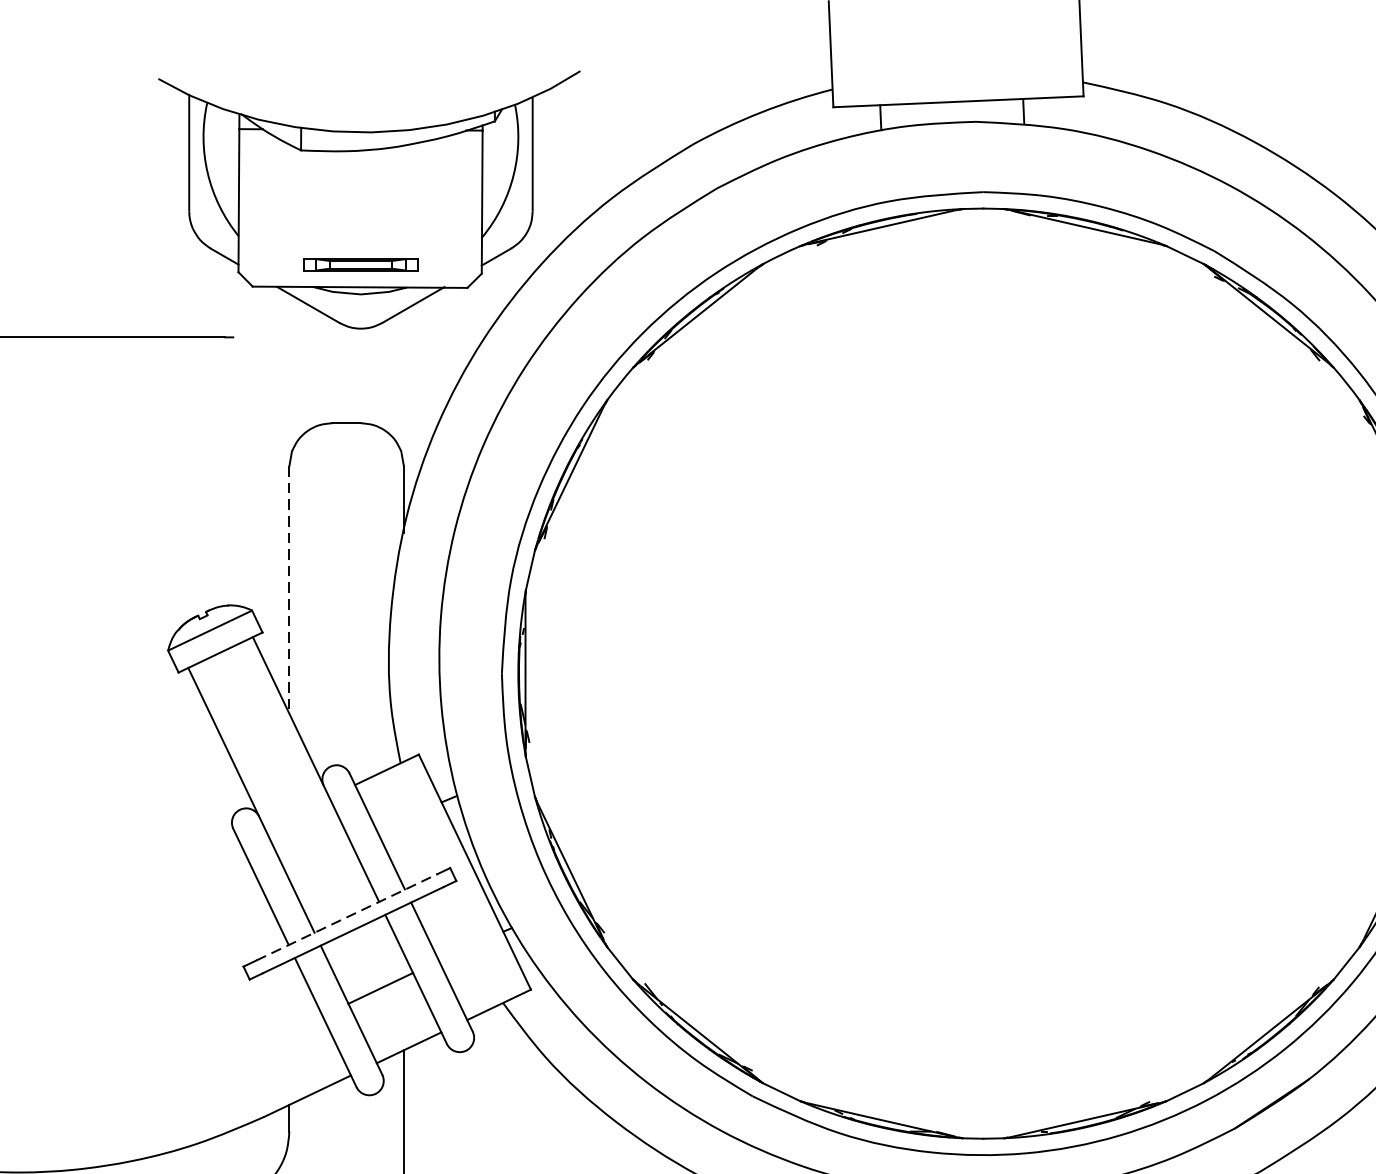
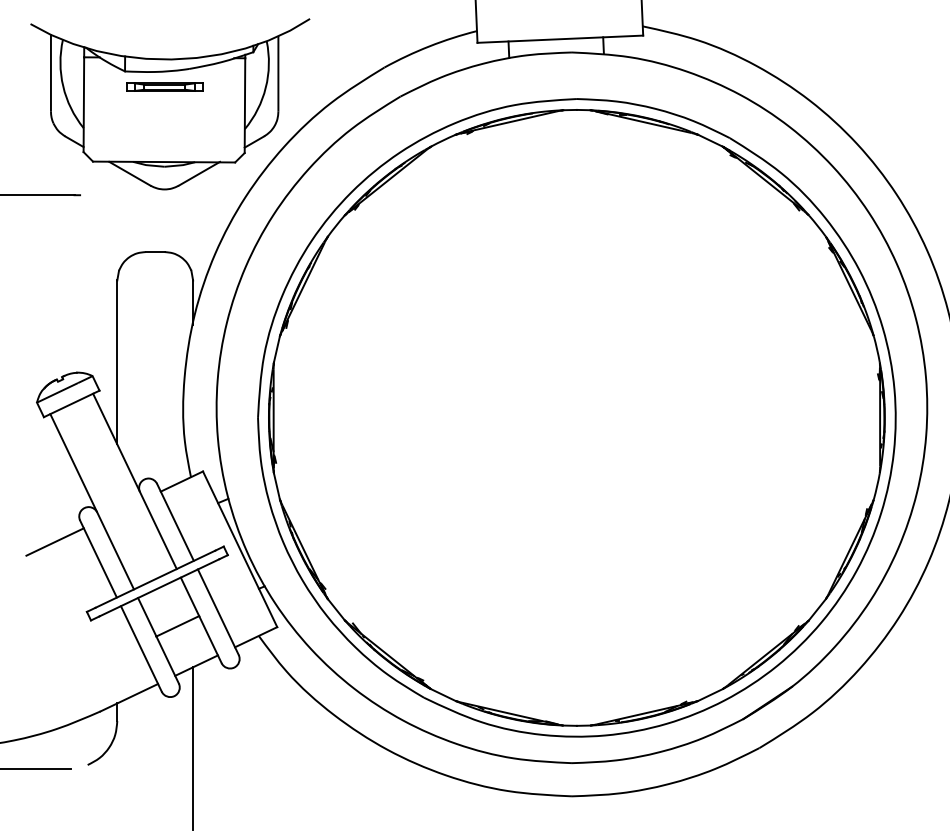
part: (360, 263) -> (164, 86), moved
line: (289, 590) -> (117, 362), dashed -> solid
line: (194, 860) -> (54, 541), added
line: (347, 917) -> (155, 579), dashed -> solid

